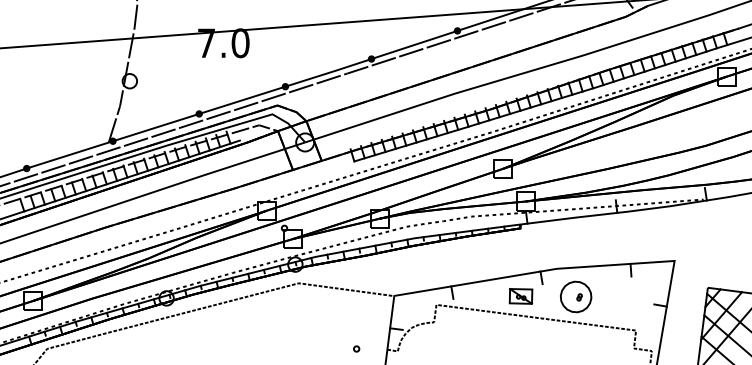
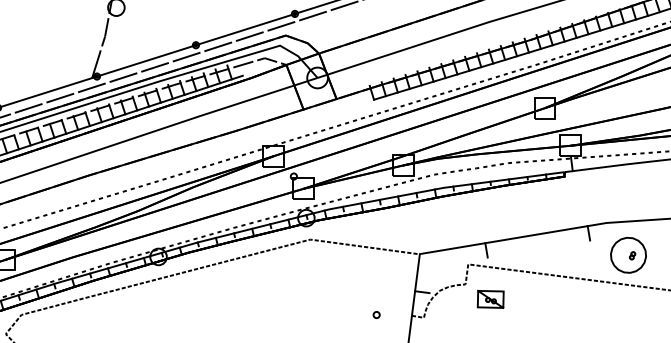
part: (520, 296) -> (490, 299), moved

